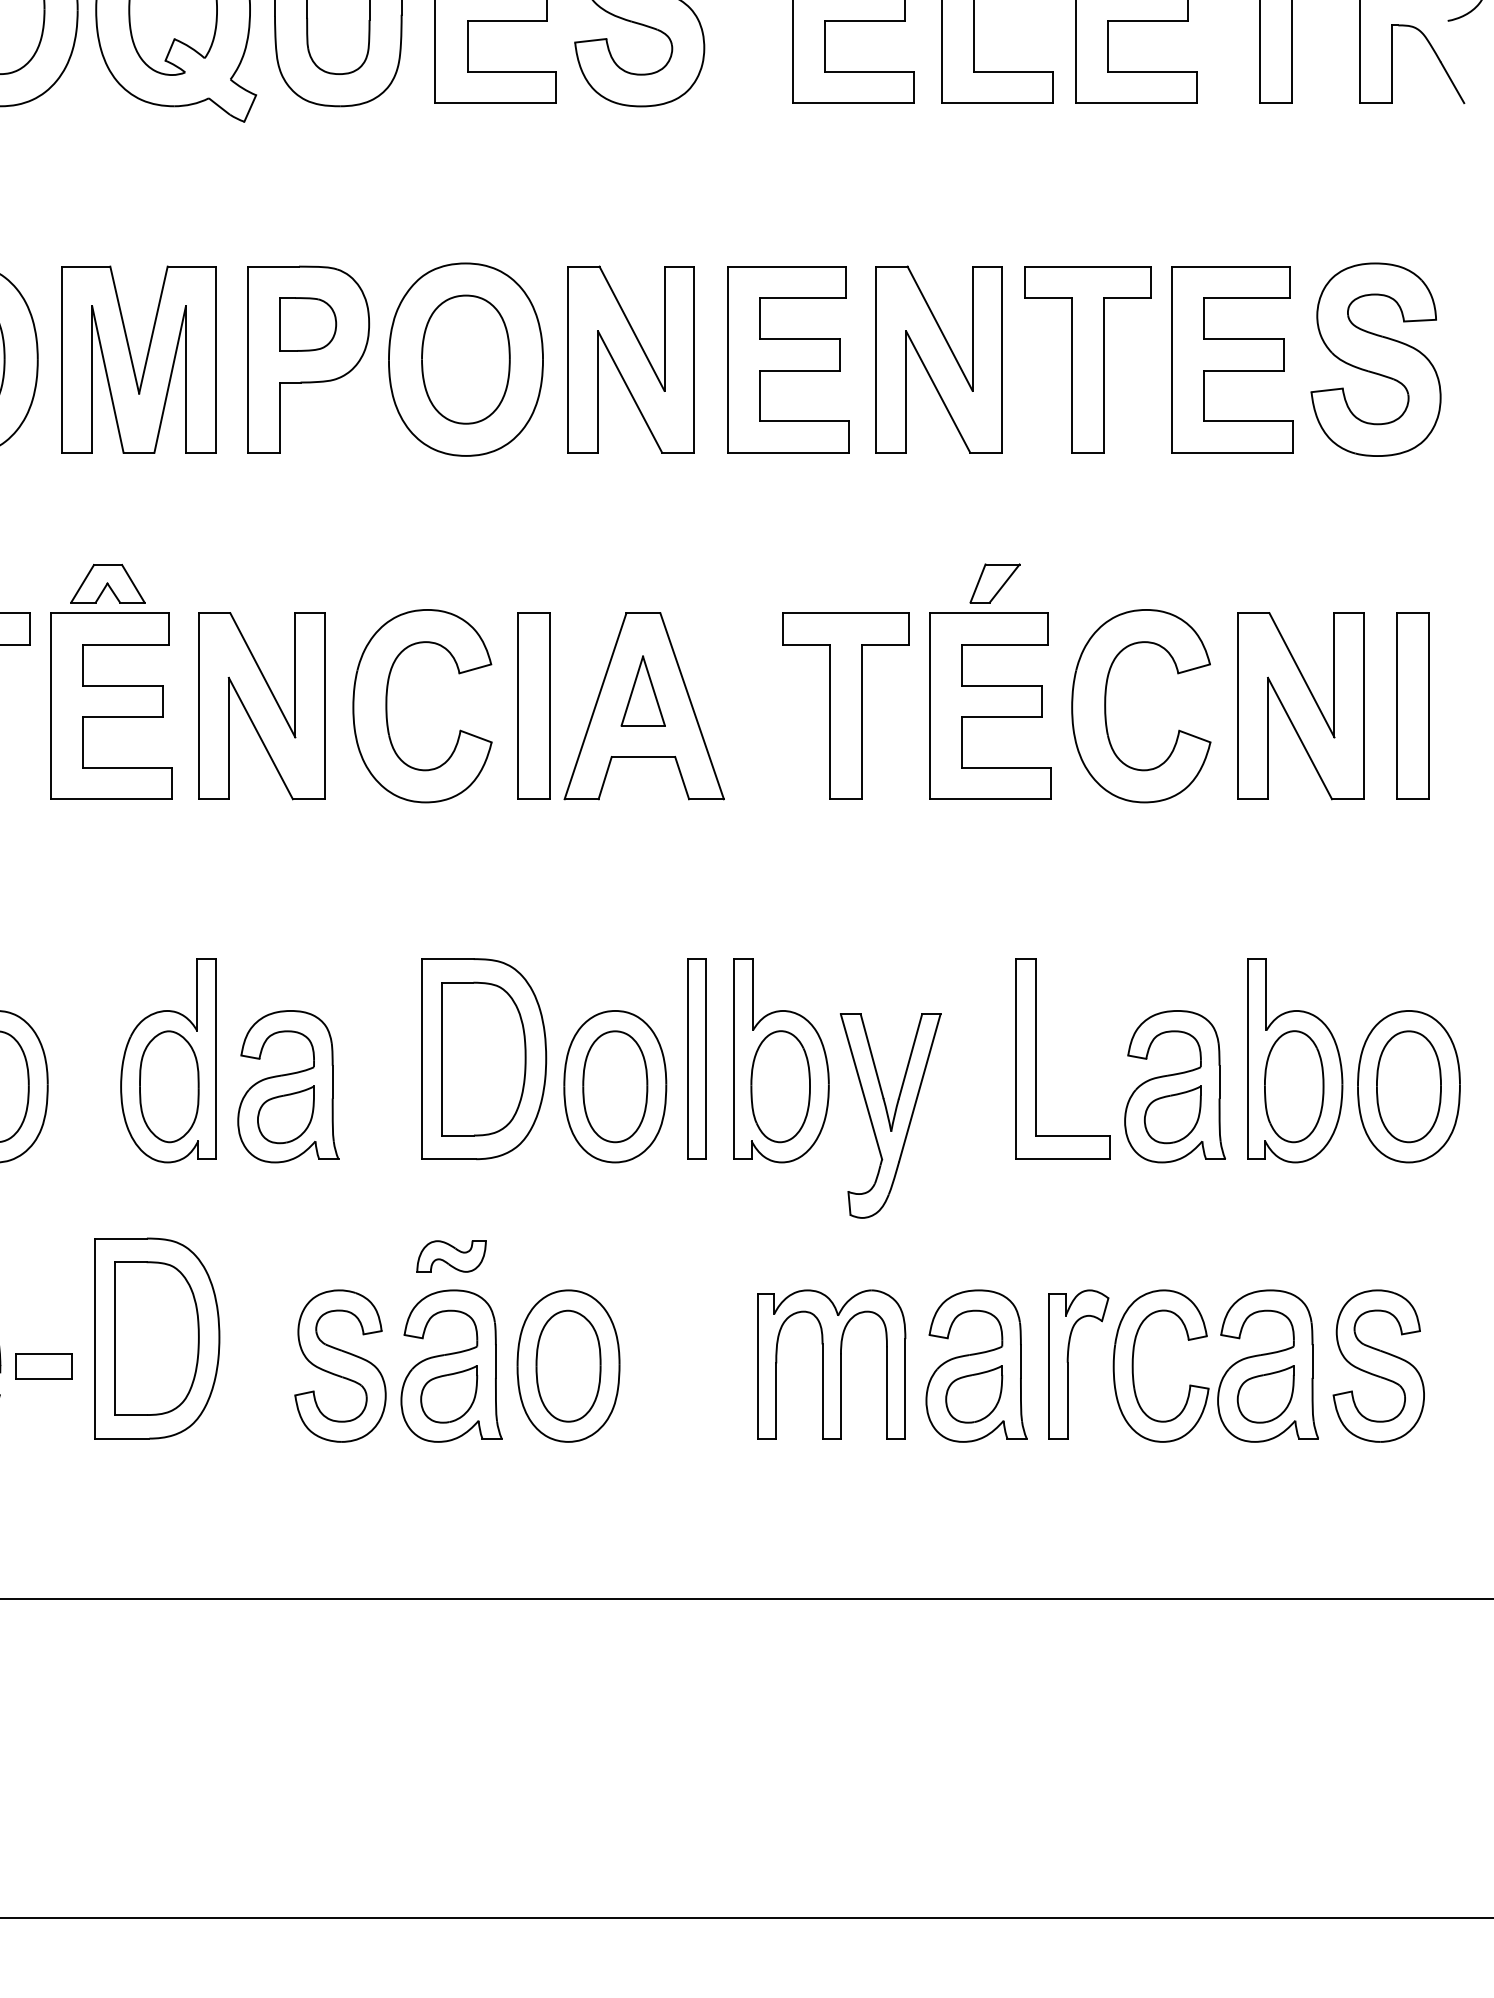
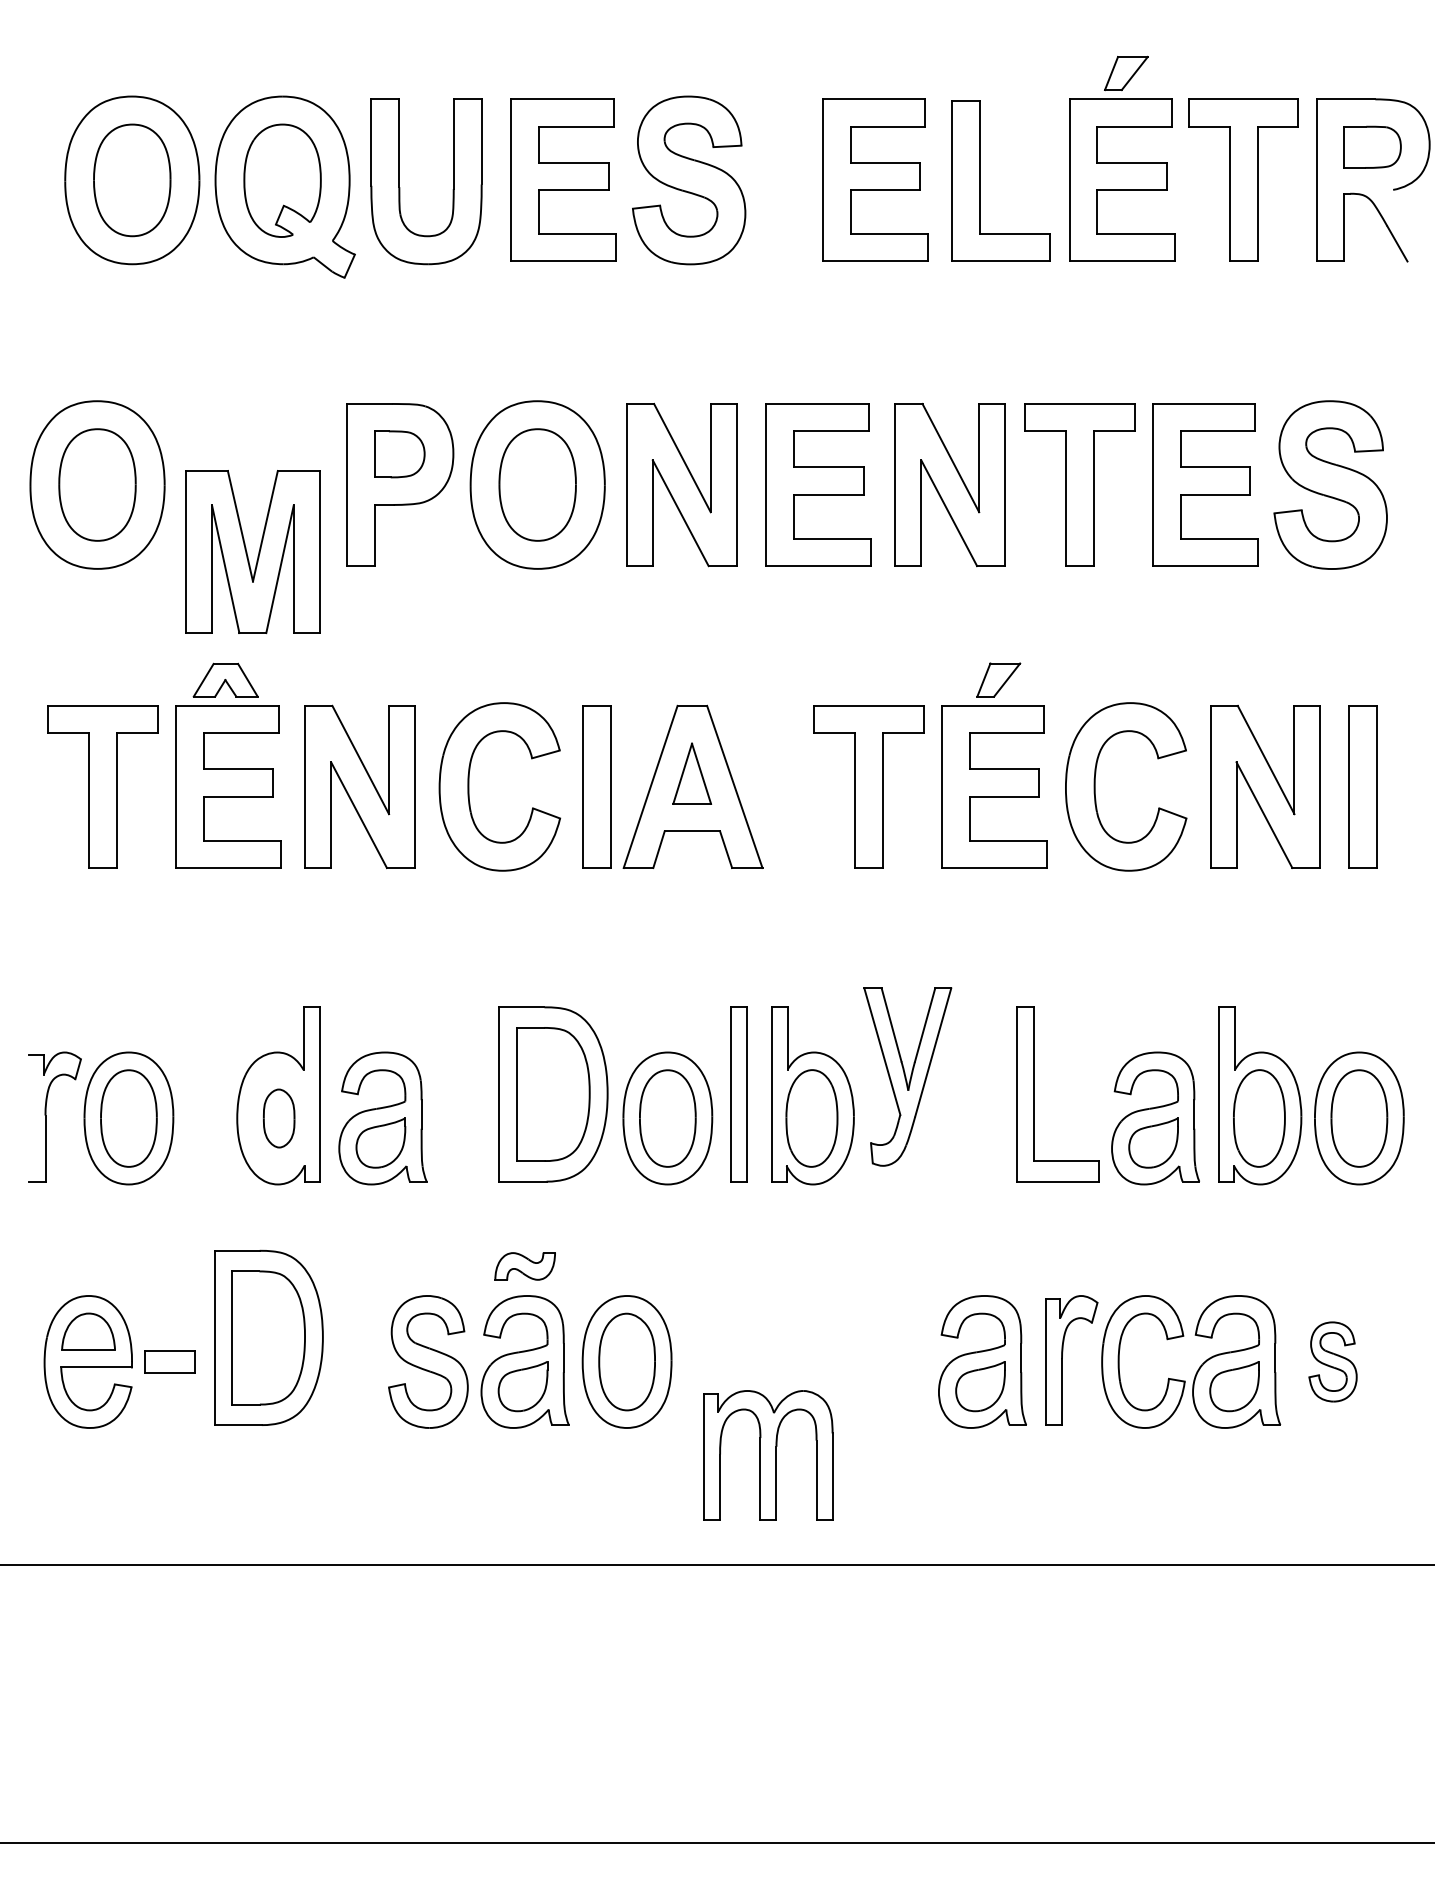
part: (138, 359) -> (252, 551), moved
part: (168, 1086) -> (278, 1118), size x0.6
part: (890, 1115) -> (907, 1076), moved
part: (831, 1364) -> (768, 1455), moved
part: (1378, 1365) -> (1332, 1361), size x0.6

